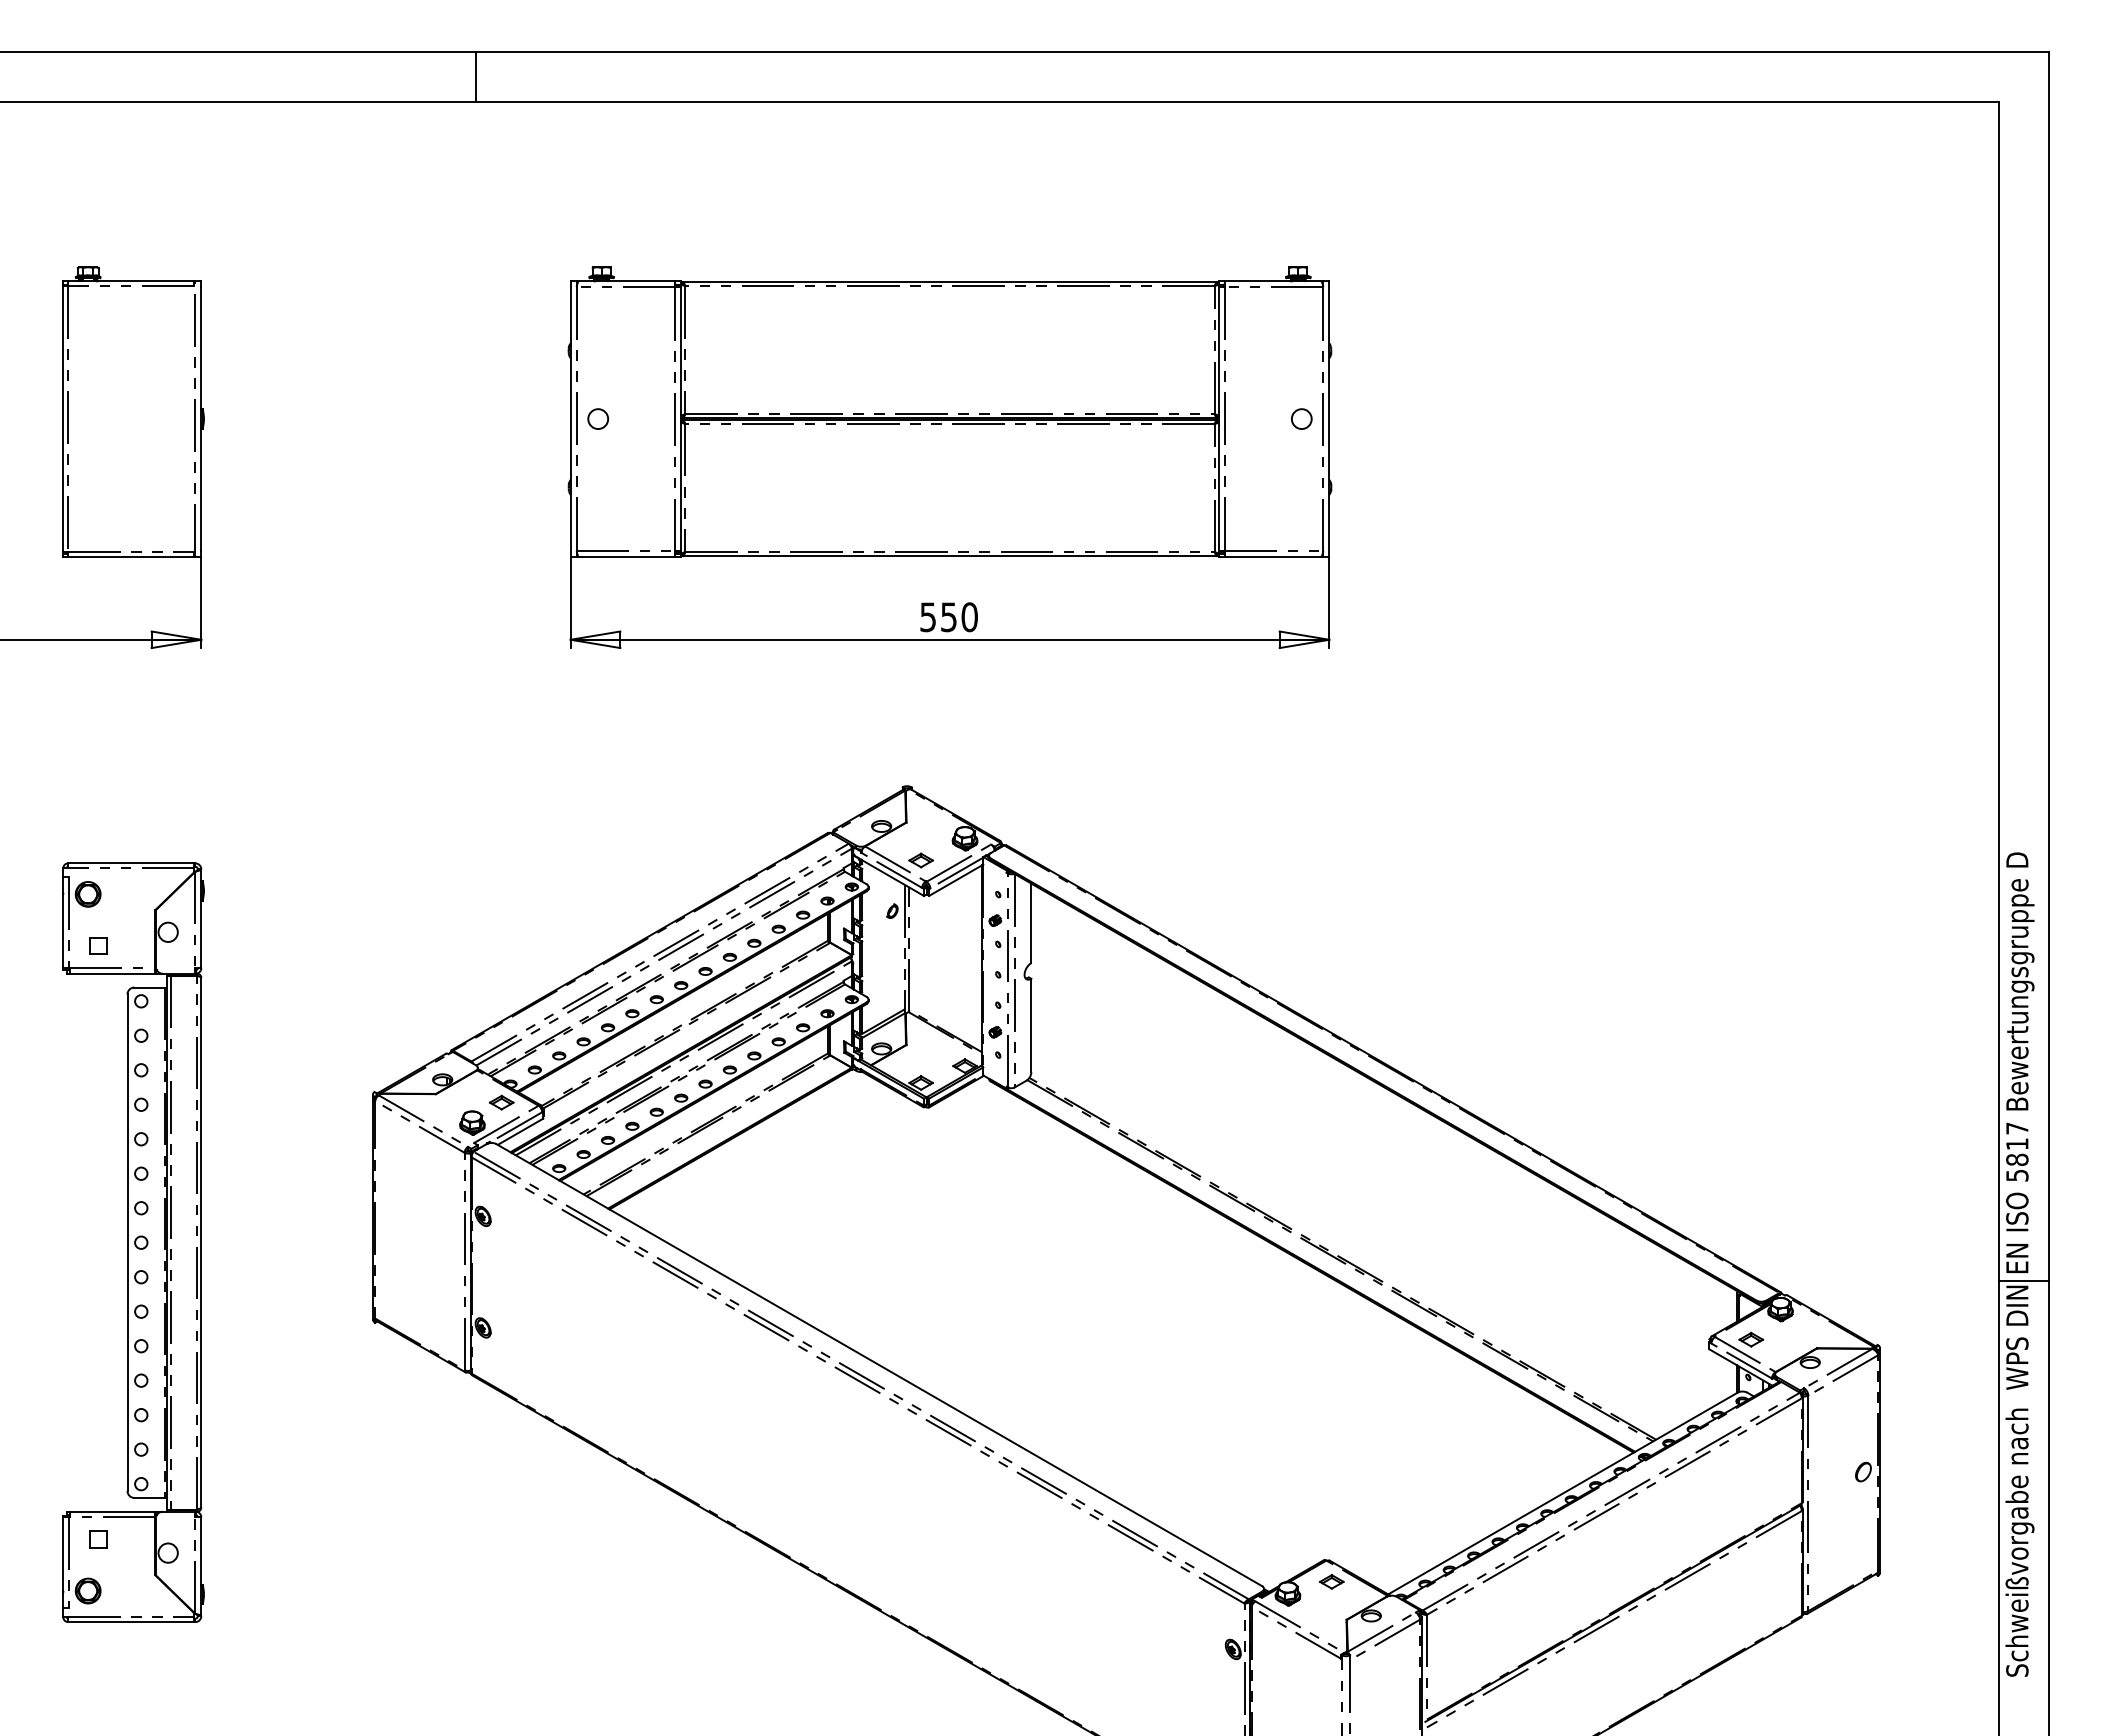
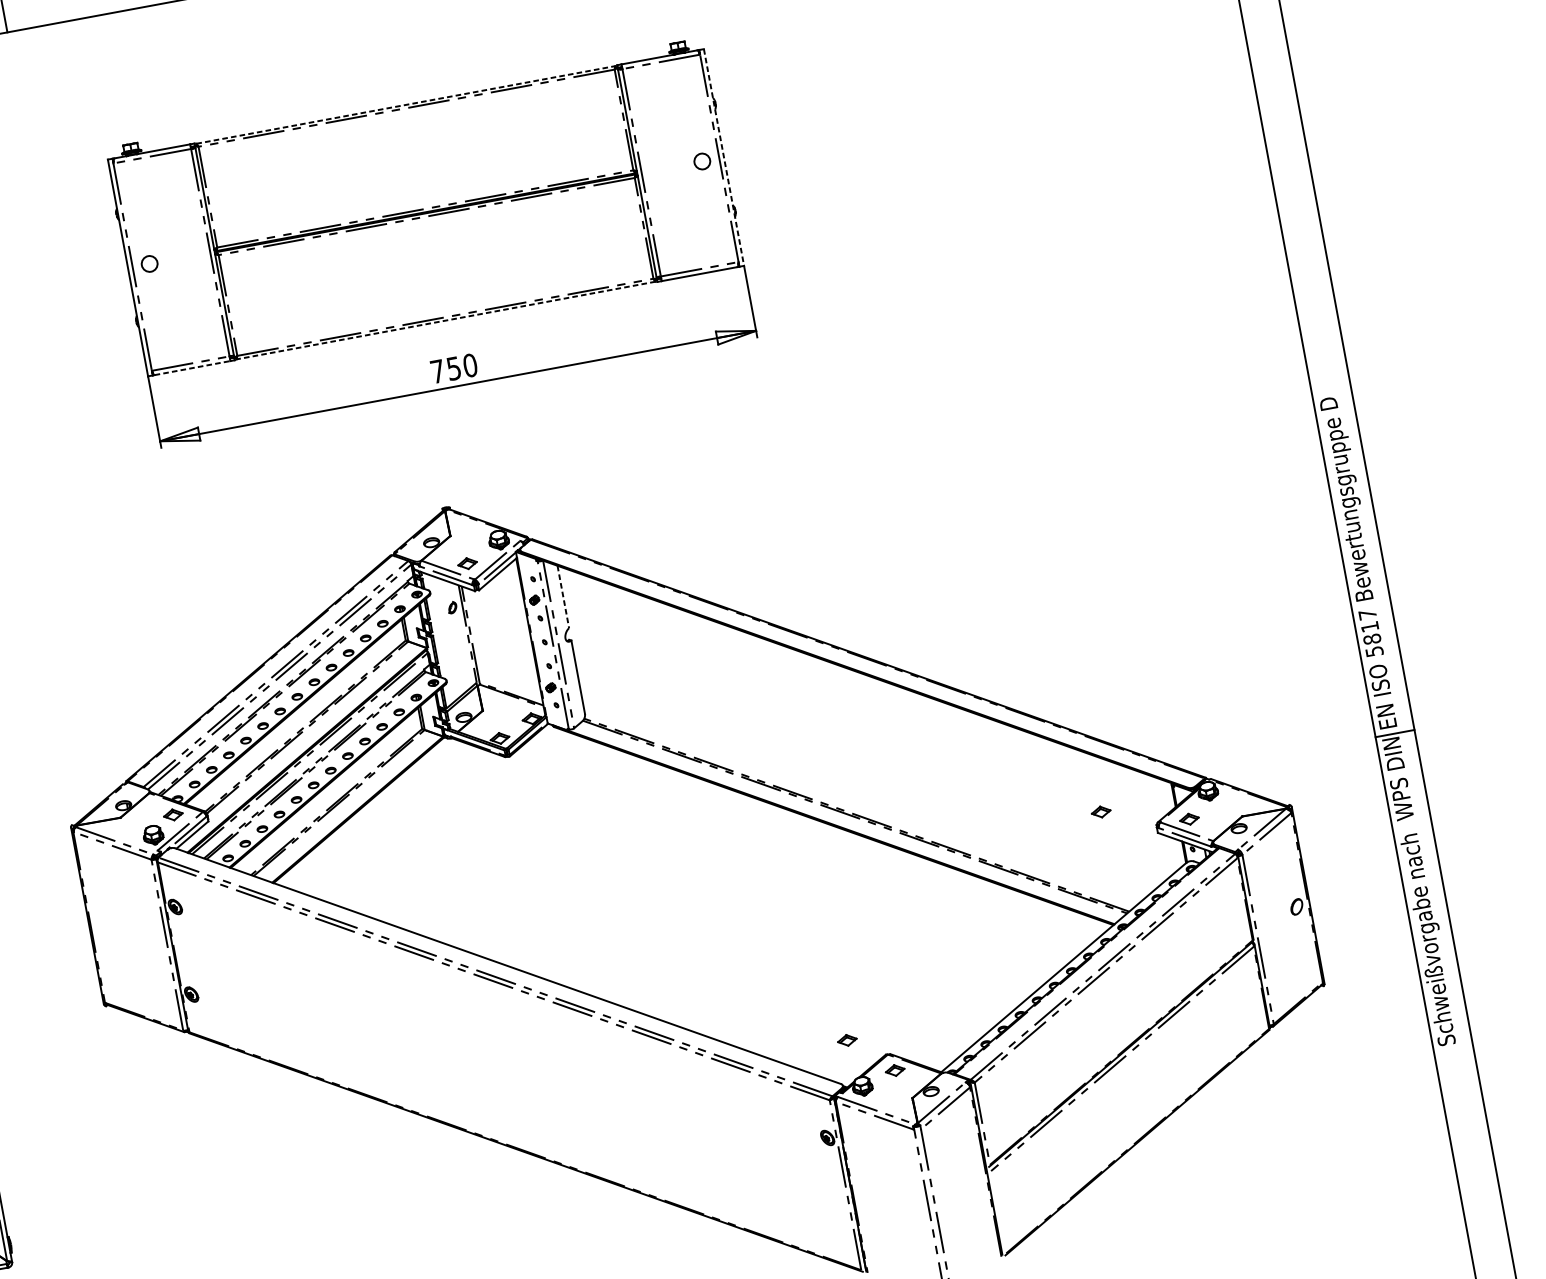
line: (950, 281) -> (406, 104), solid -> dashed
line: (1329, 419) -> (724, 157), solid -> dashed
line: (950, 556) -> (446, 320), solid -> dashed
line: (627, 557) -> (192, 368), solid -> dashed
text: (927, 617) -> (437, 371), 550 -> 750
line: (1031, 923) -> (563, 597), solid -> dashed
part: (1644, 1310) -> (1101, 811), added
part: (1279, 1533) -> (847, 1040), added

